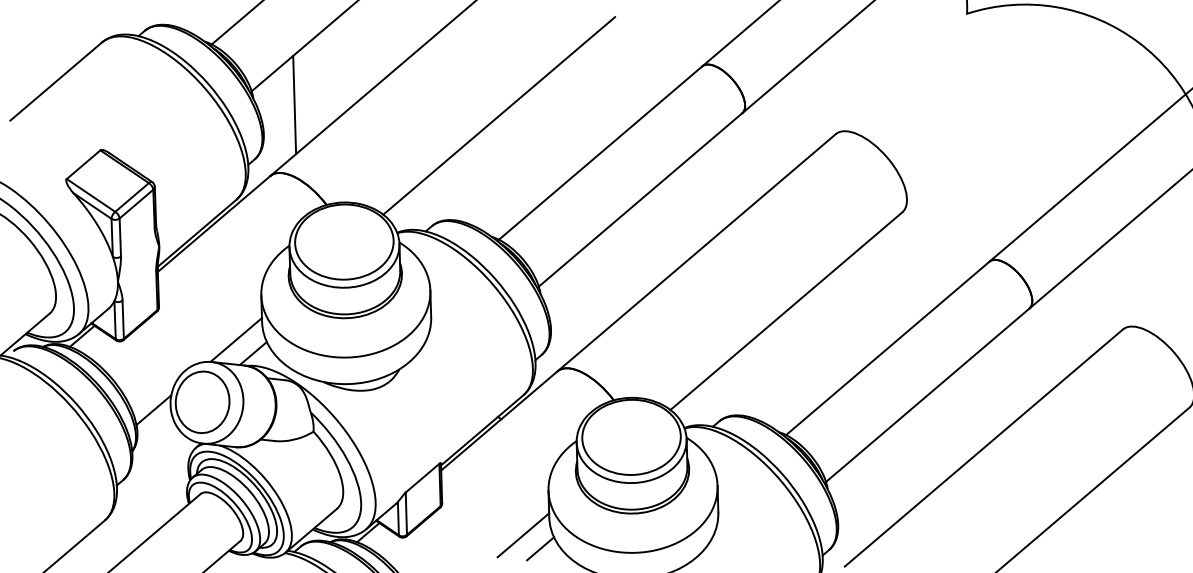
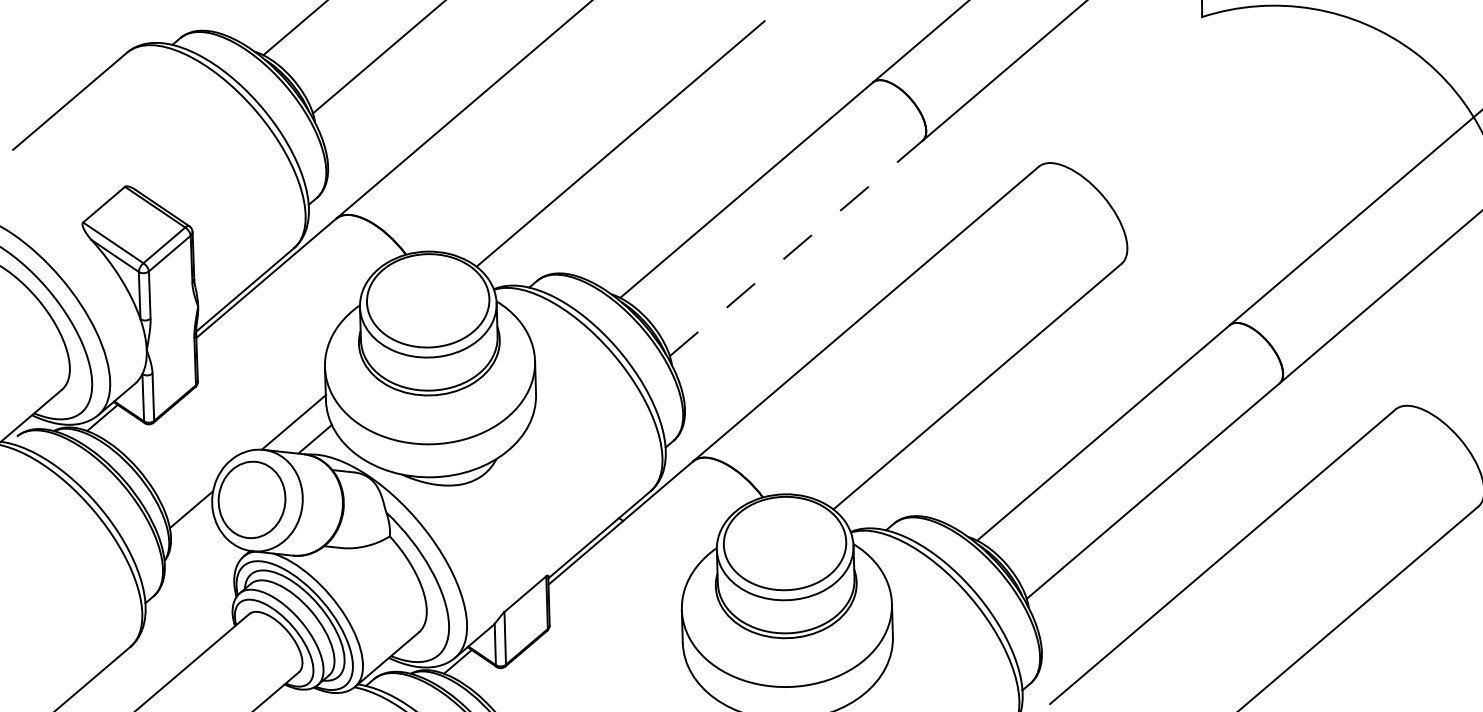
line: (294, 105) -> (366, 130), removed
line: (640, 199) -> (796, 248), solid -> dashed
line: (523, 534) -> (650, 664), removed
line: (540, 548) -> (671, 681), removed

